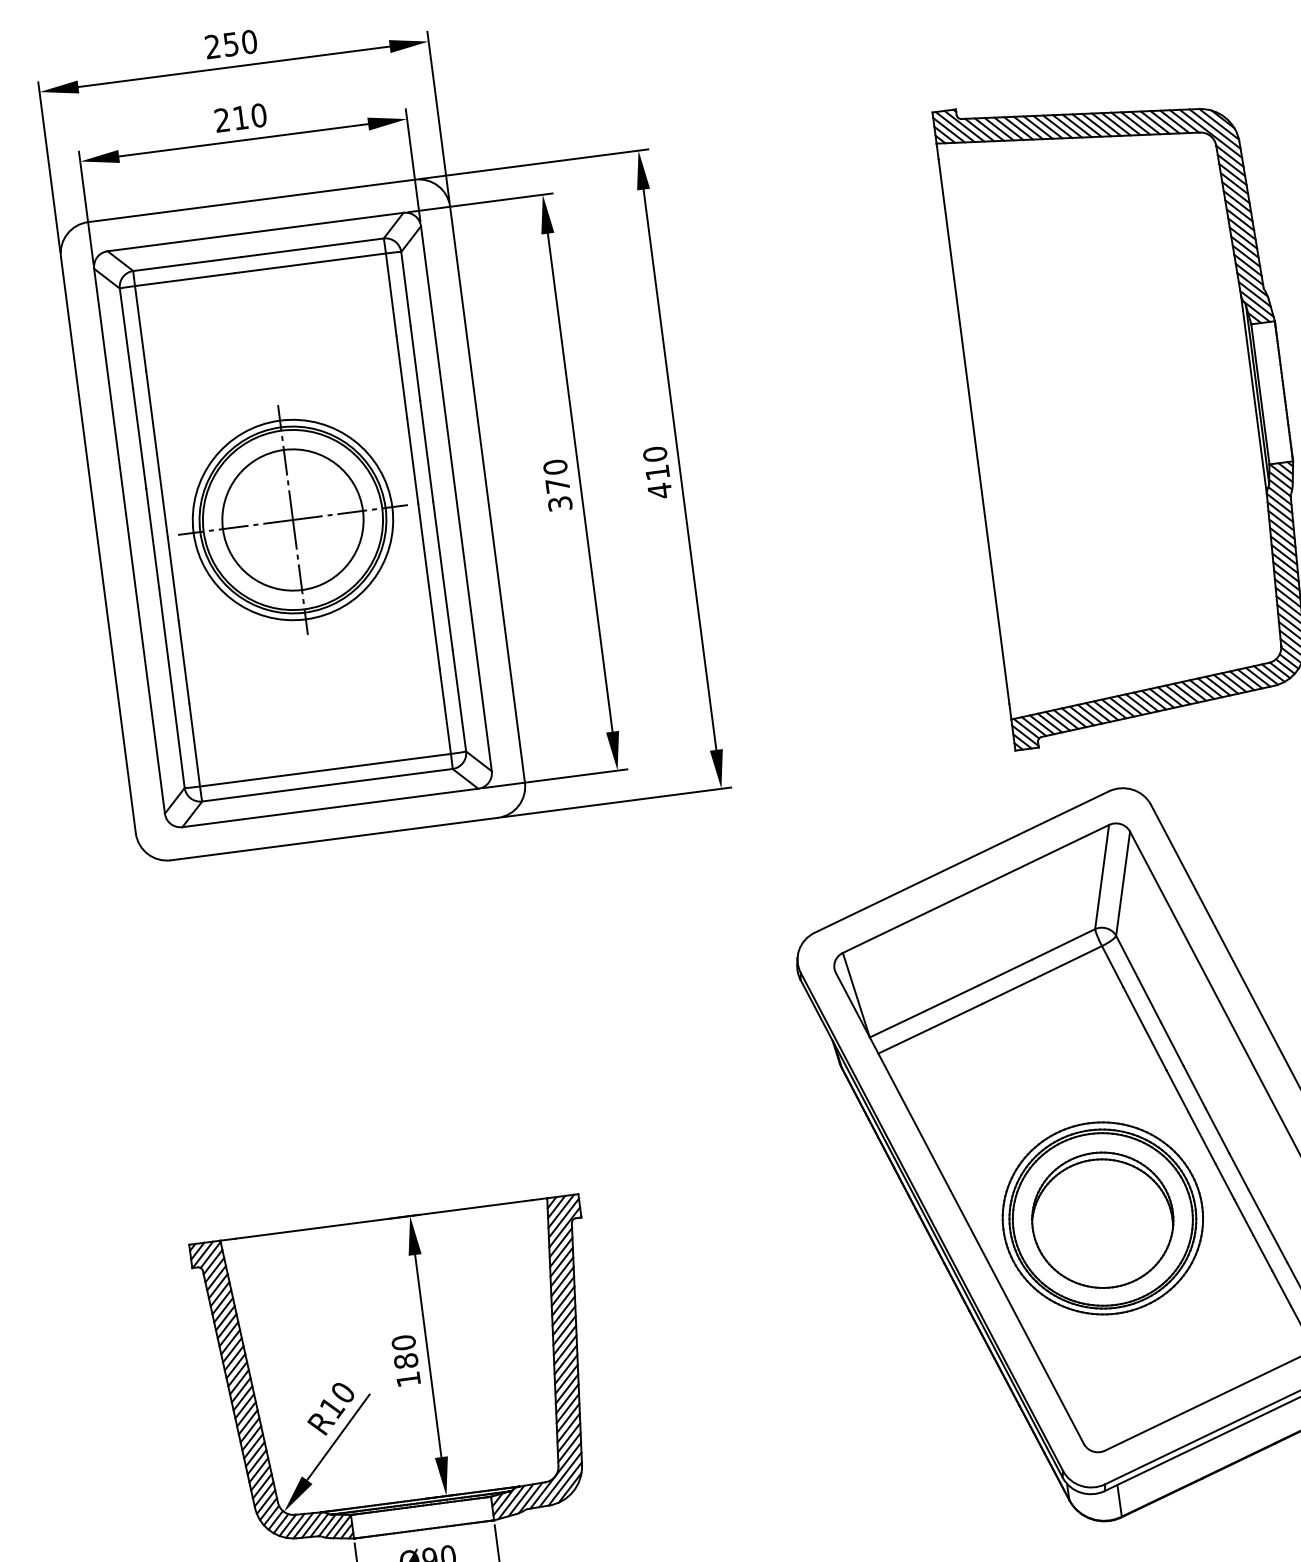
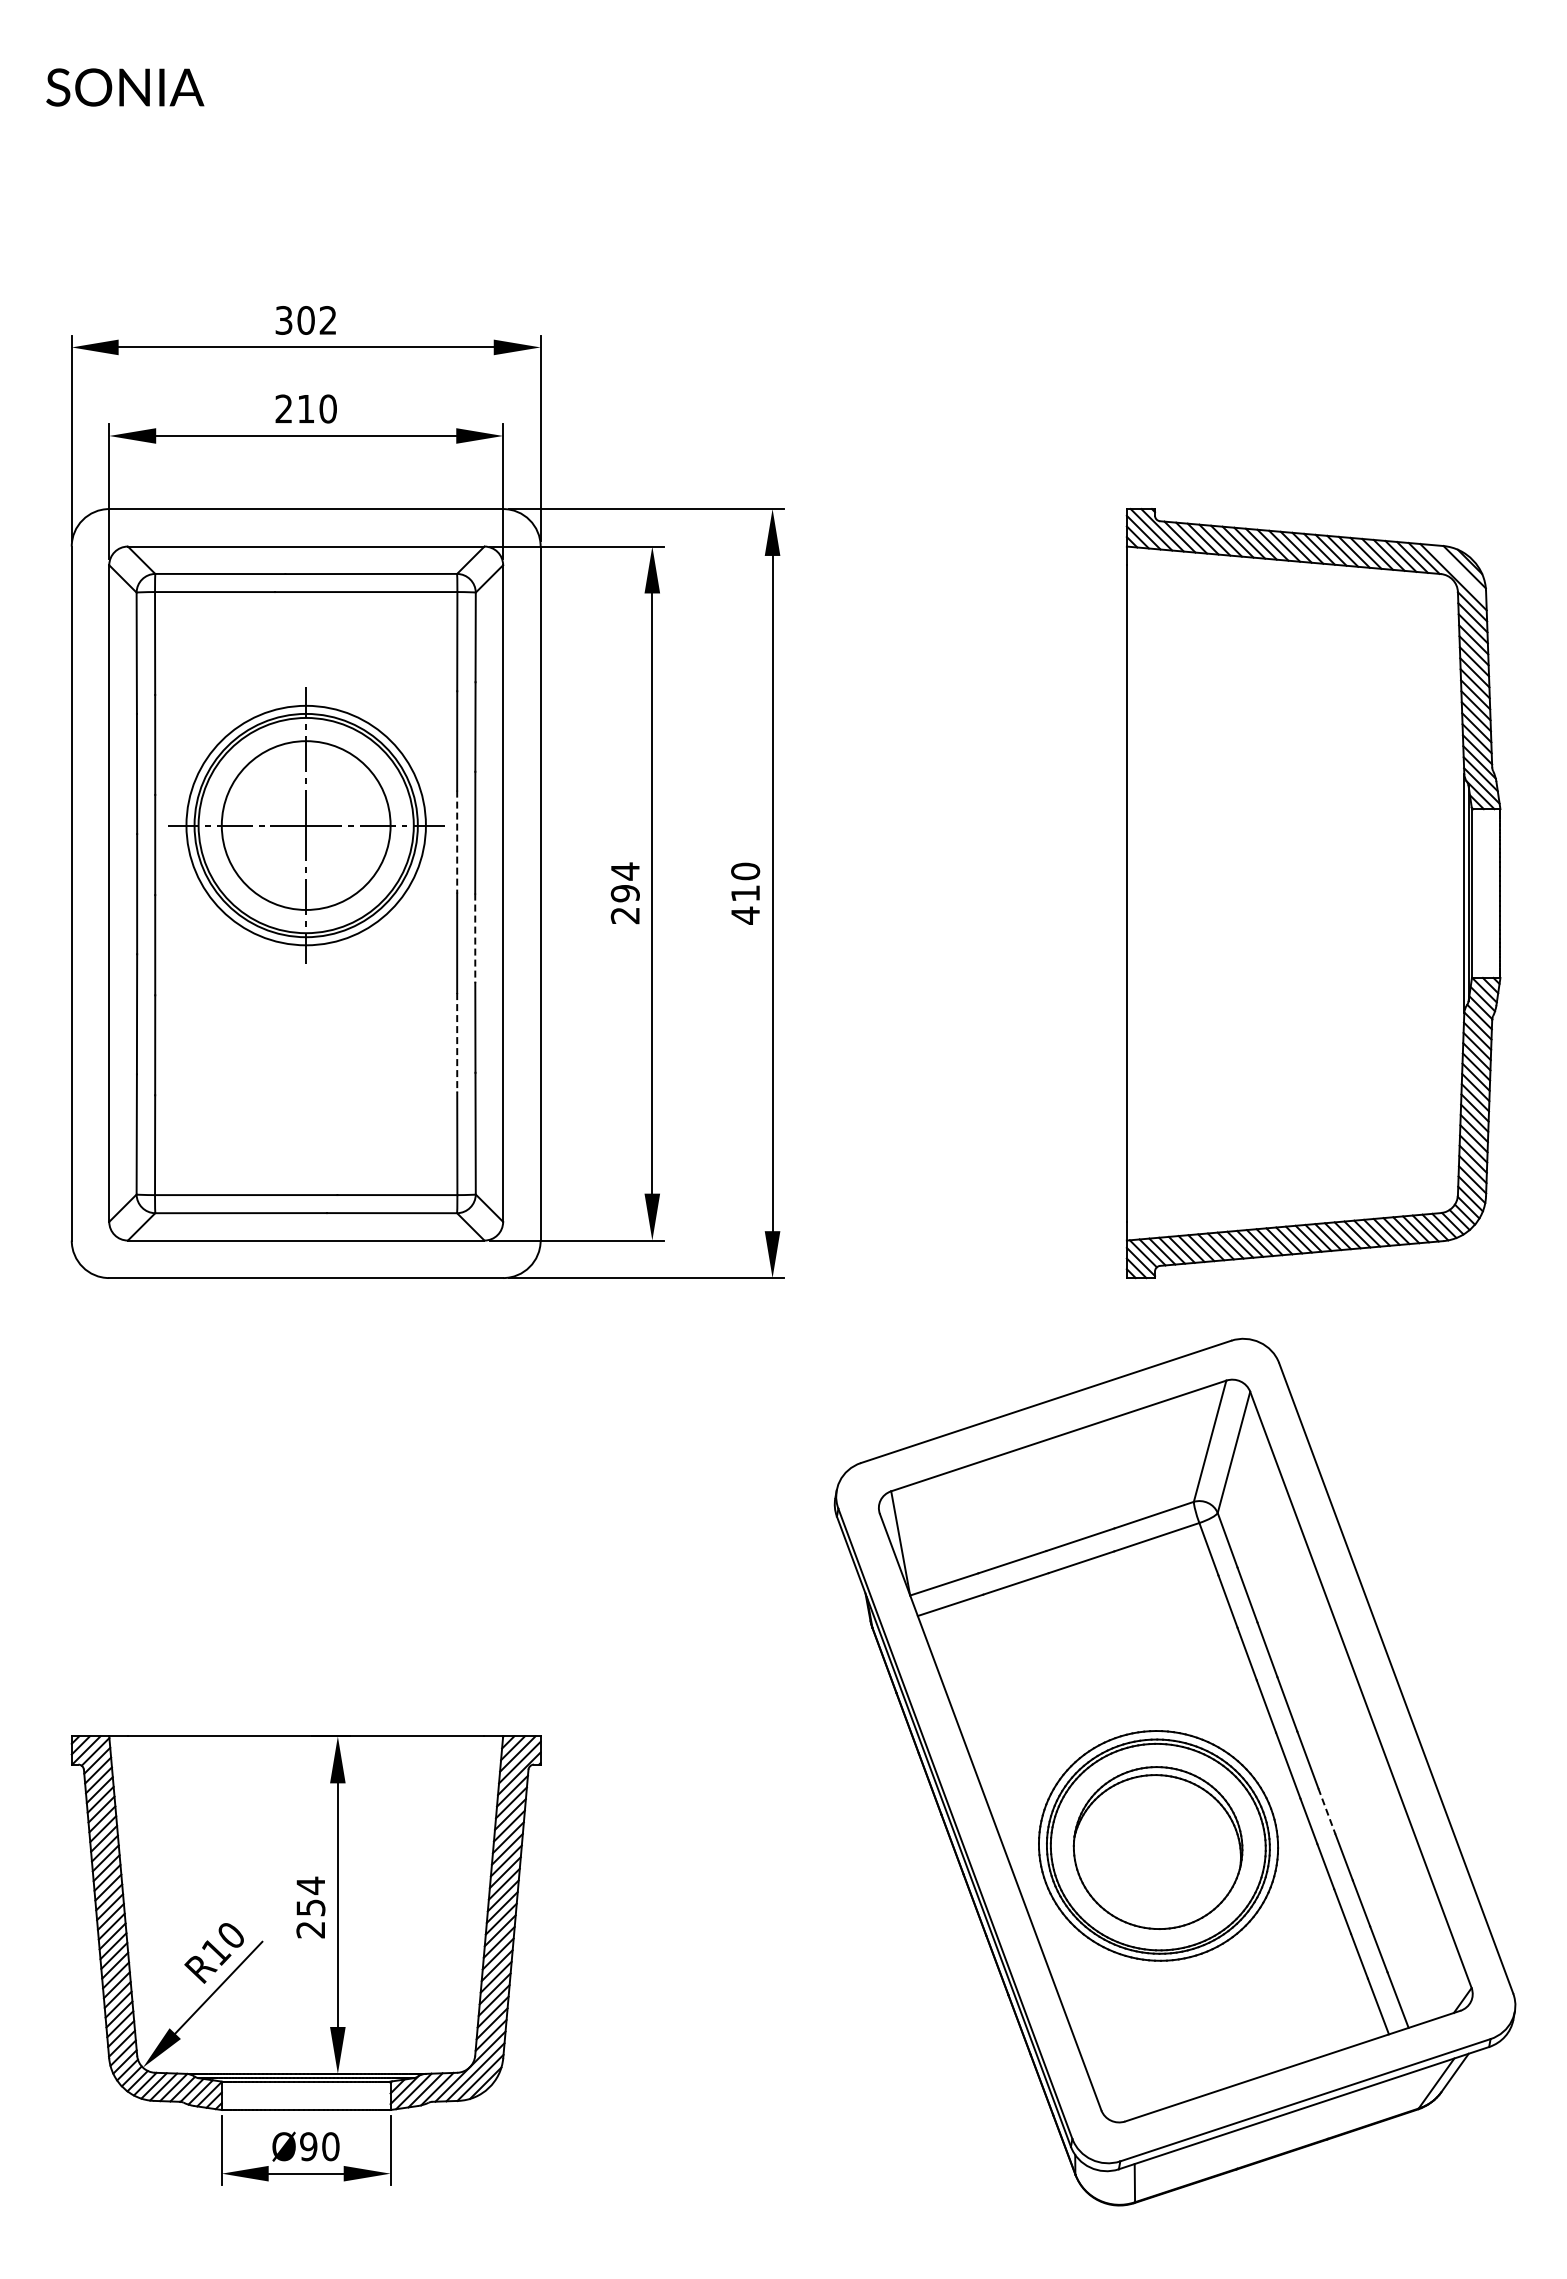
text: (230, 44) -> (305, 320), 250 -> 302
line: (1214, 129) -> (1458, 572), removed
line: (413, 461) -> (457, 842), solid -> dashed
text: (557, 485) -> (624, 893), 370 -> 294
part: (293, 519) -> (306, 825), moved
line: (438, 539) -> (475, 938), solid -> dashed
line: (434, 627) -> (457, 1042), solid -> dashed
line: (1238, 1171) -> (1326, 1811), solid -> dashed
text: (405, 1360) -> (310, 1907), 180 -> 254

